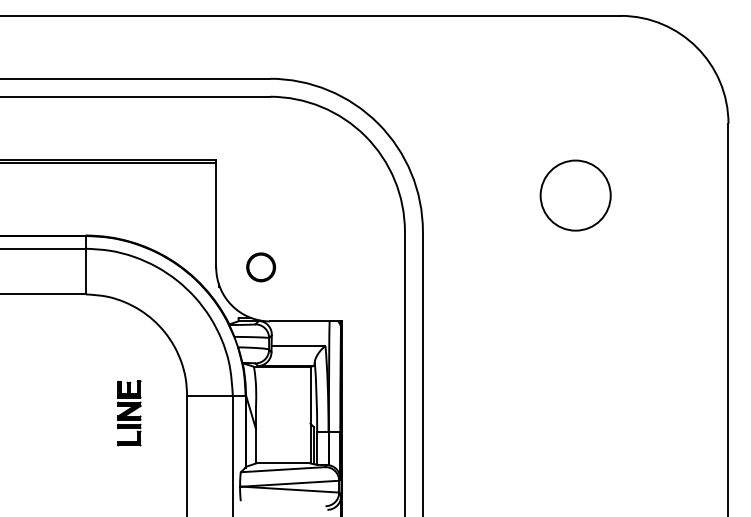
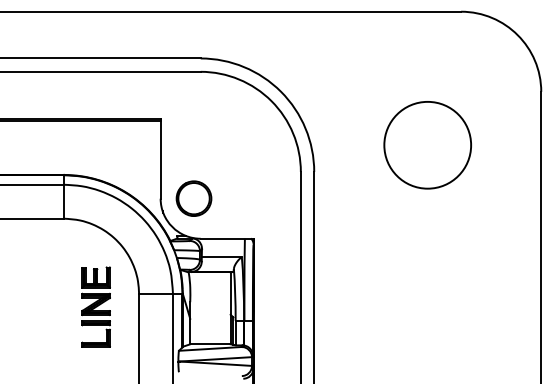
circle: (575, 194) -> (427, 144), size x1.67
part: (260, 267) -> (193, 198), size x1.67
part: (128, 412) -> (95, 306), size x1.67

